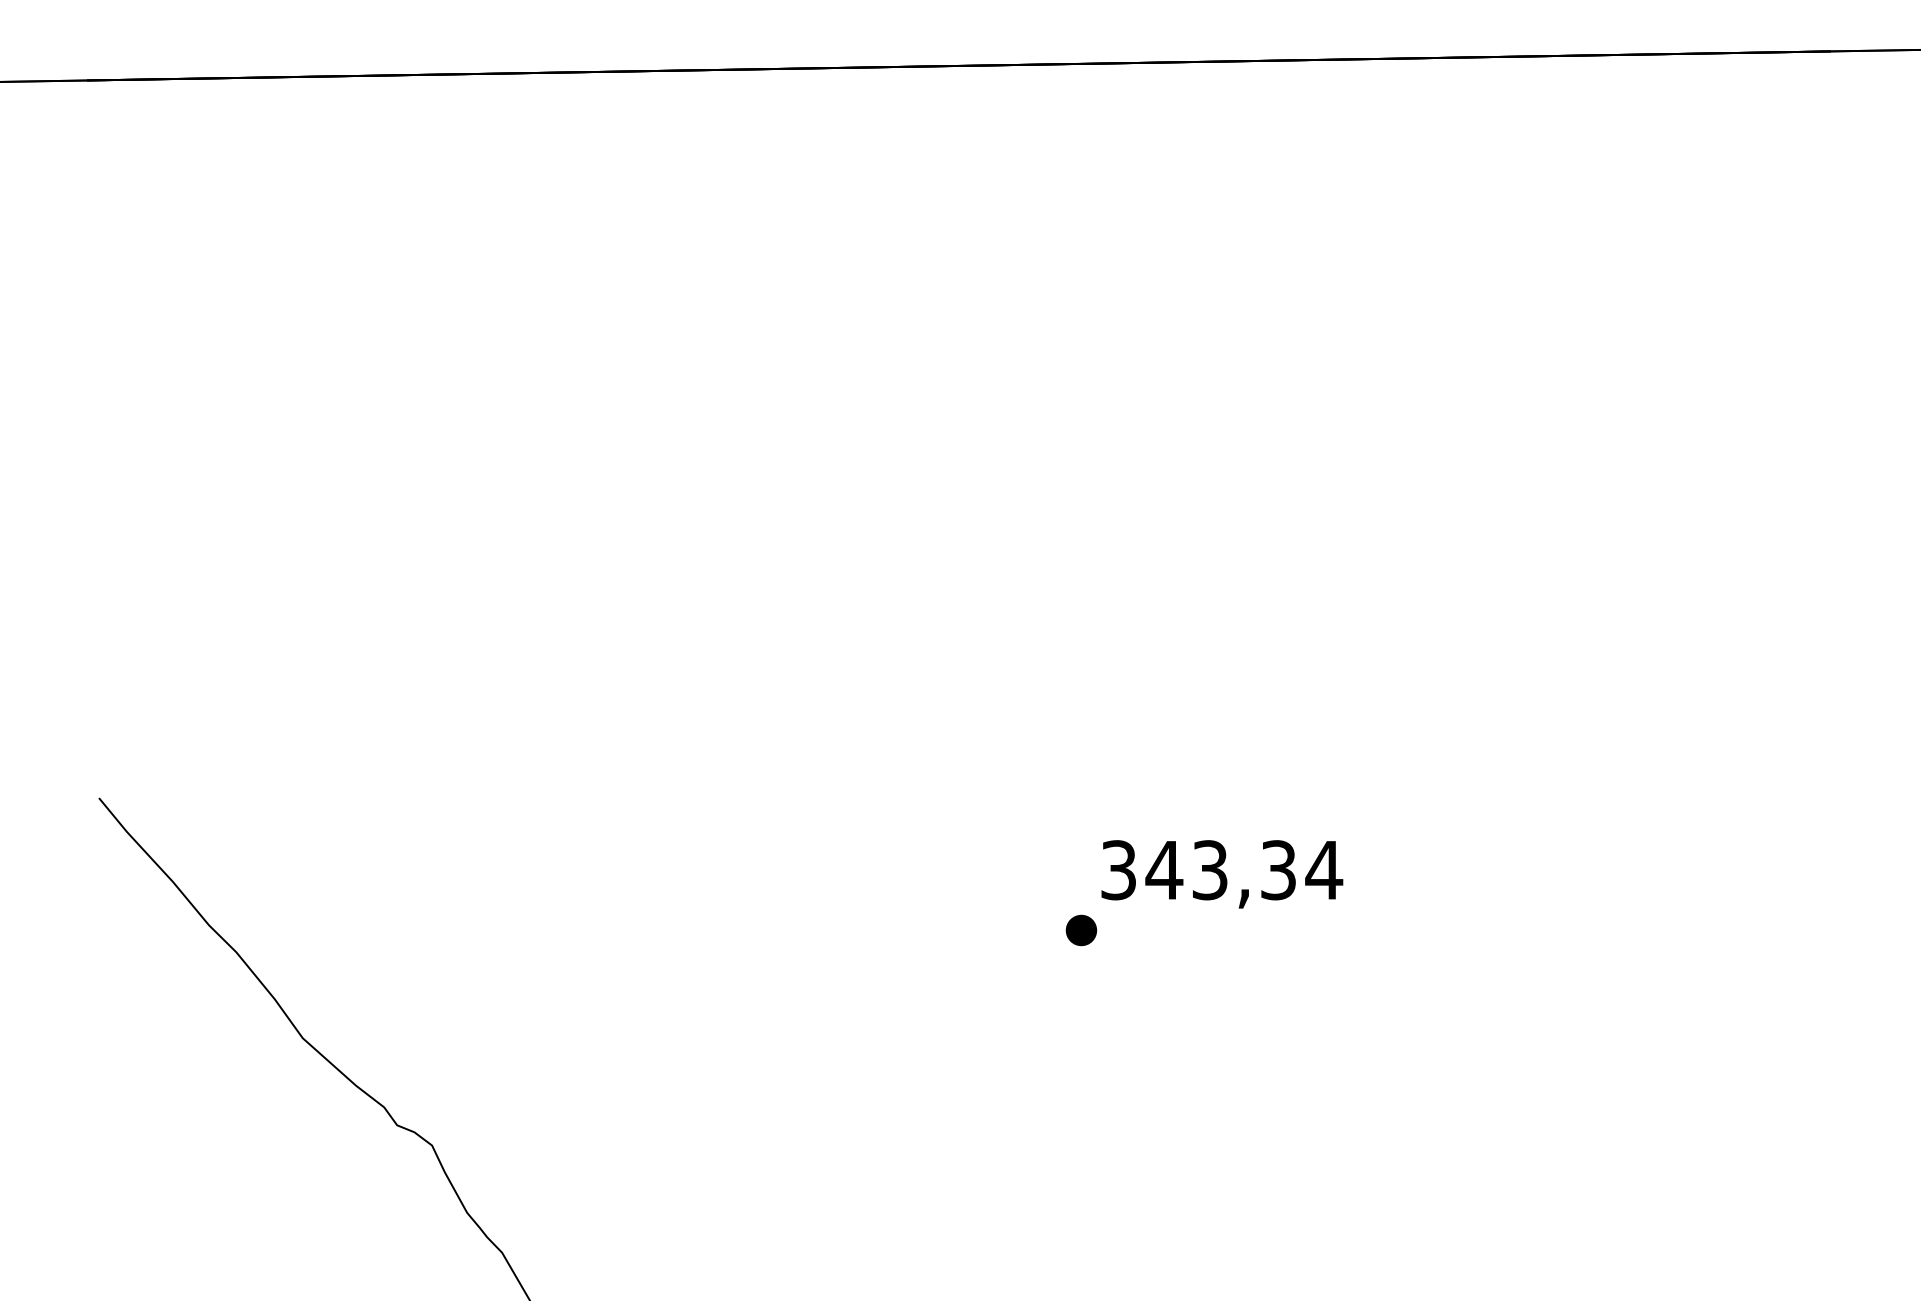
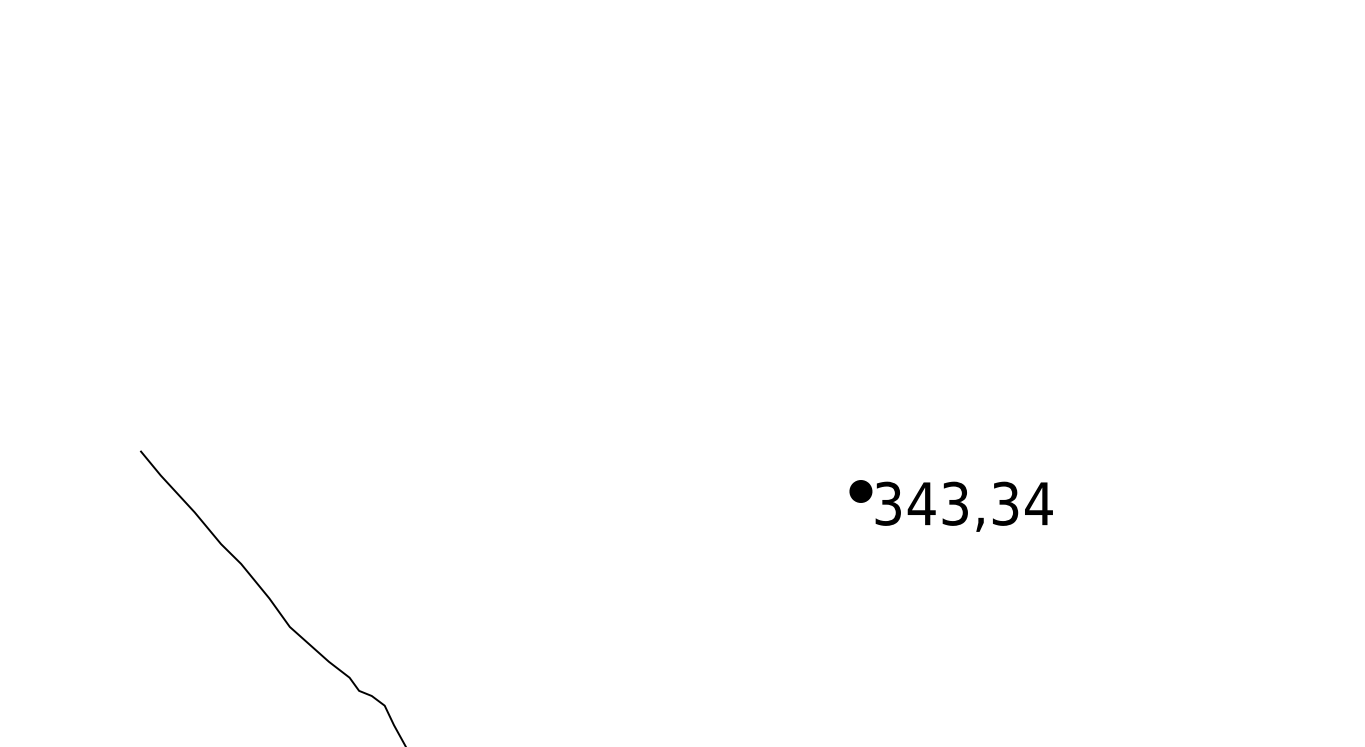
part: (1081, 930) -> (860, 491), moved

